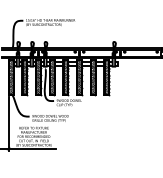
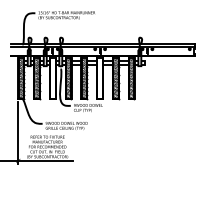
hatch: (38, 77) -> (52, 78), removed
hatch: (78, 77) -> (99, 78), removed

